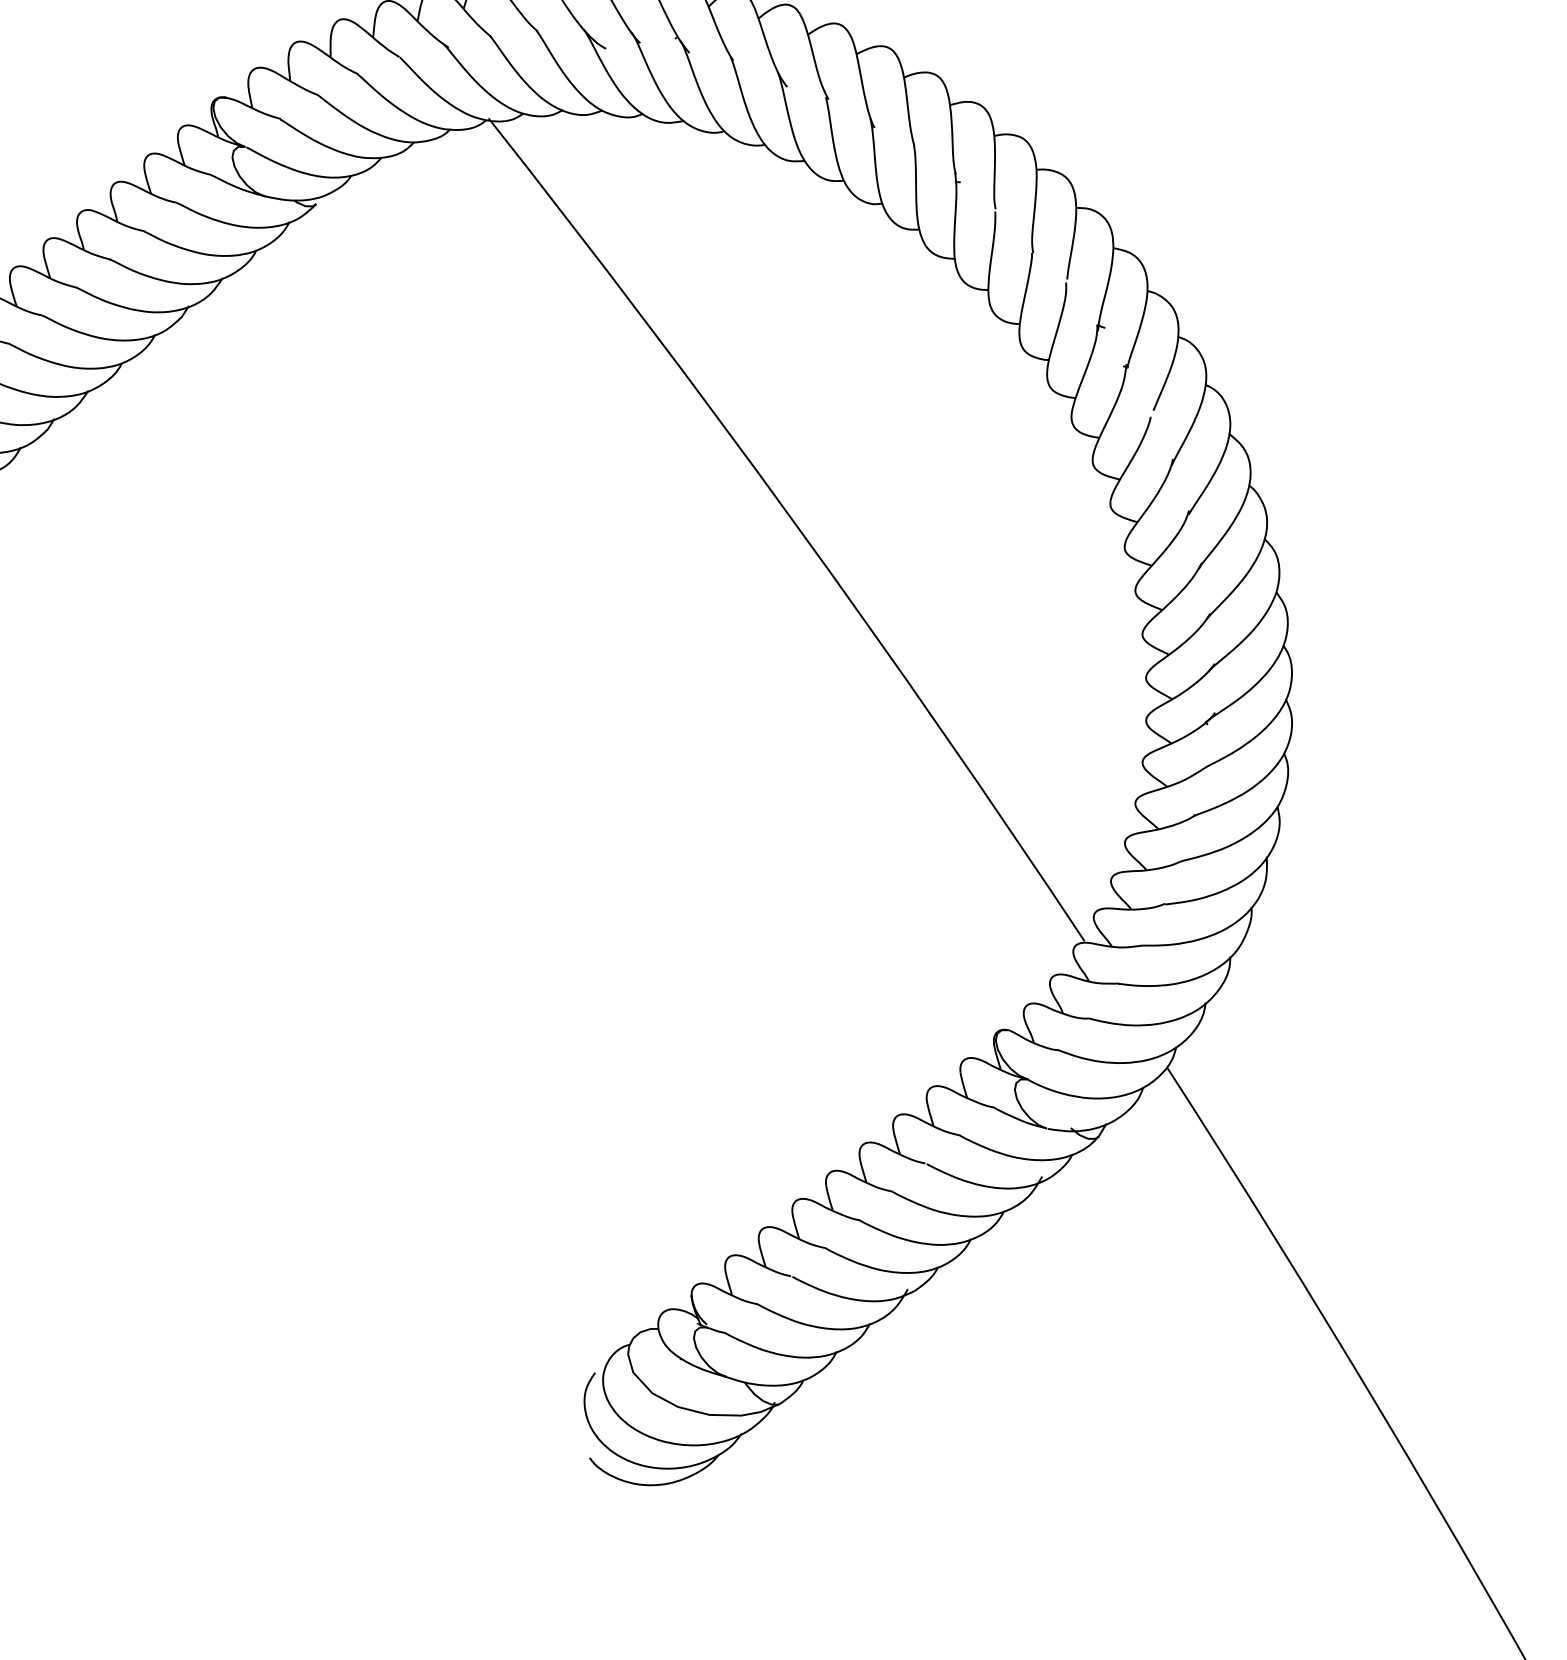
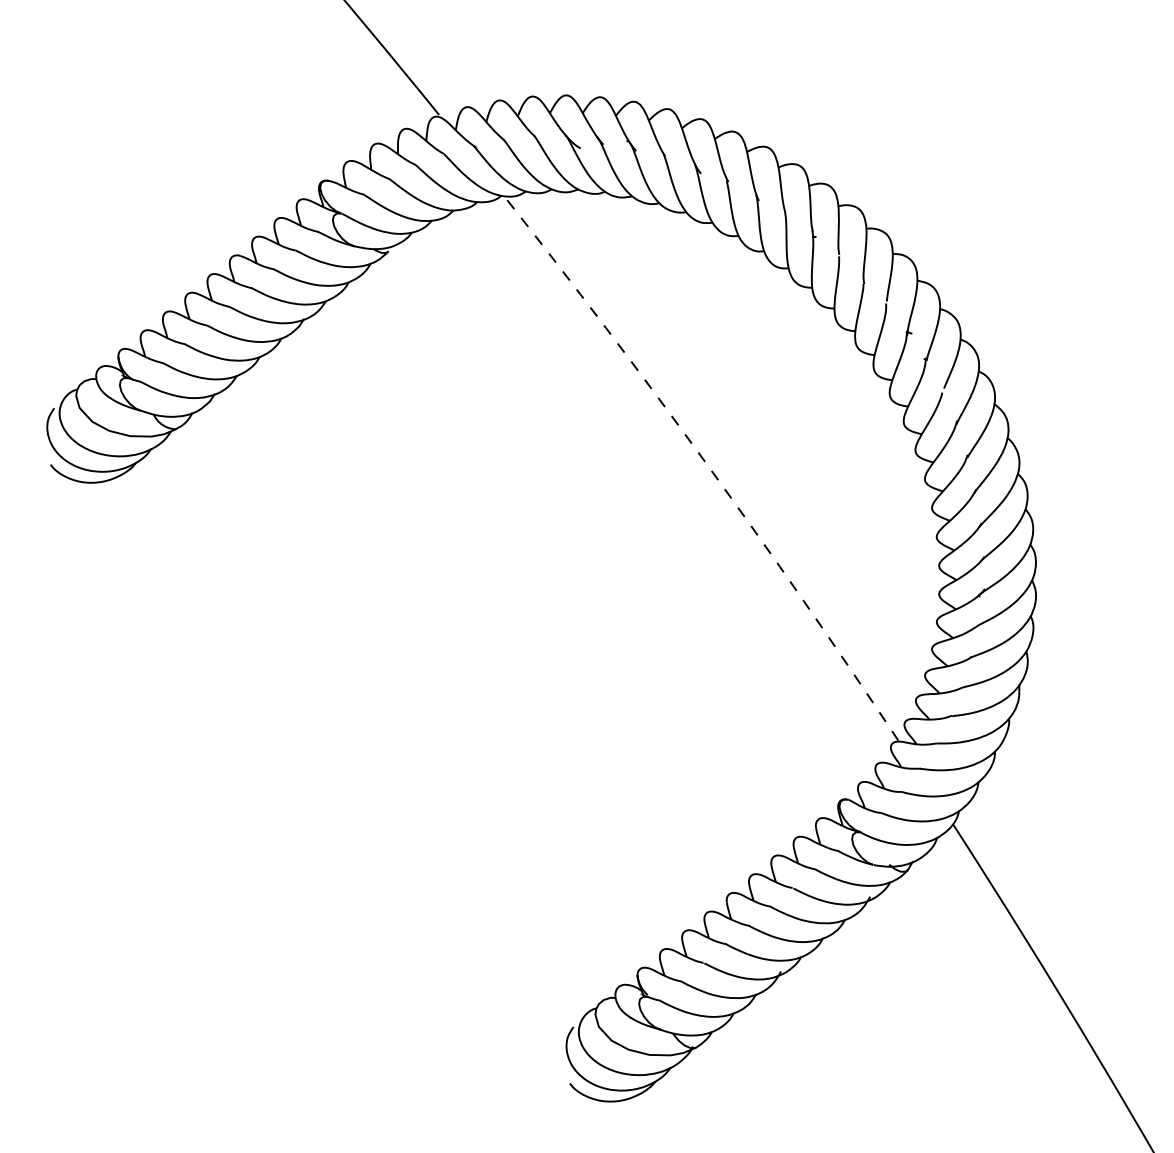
arc: (795, 523) -> (706, 463), solid -> dashed

